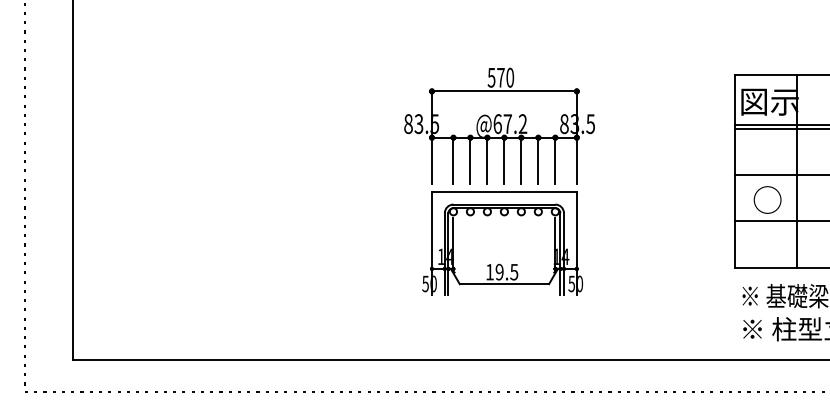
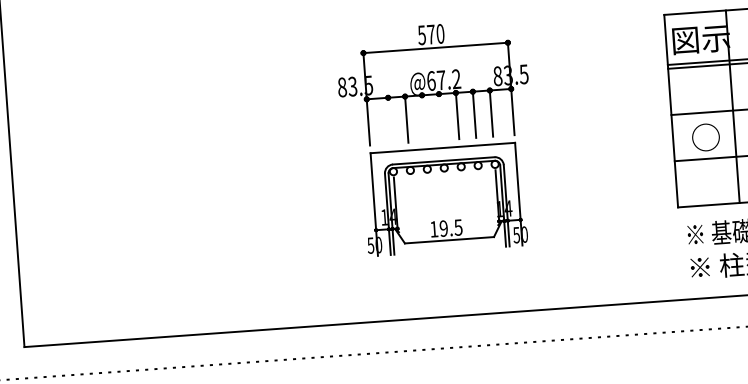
line: (453, 160) -> (389, 120), removed
line: (487, 160) -> (423, 118), removed
line: (504, 160) -> (440, 116), removed

